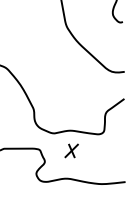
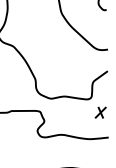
part: (71, 150) -> (100, 112), moved

